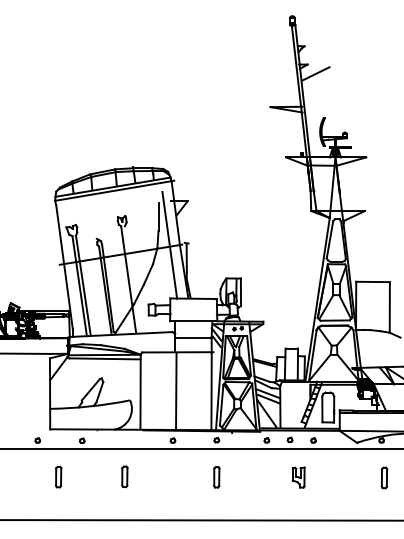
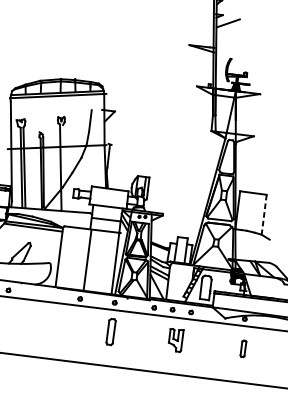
line: (169, 244) -> (96, 143), removed
line: (389, 307) -> (263, 214), solid -> dashed
part: (124, 476) -> (38, 322), removed
part: (216, 477) -> (110, 332), size x1.6
part: (298, 477) -> (175, 340), size x1.4

